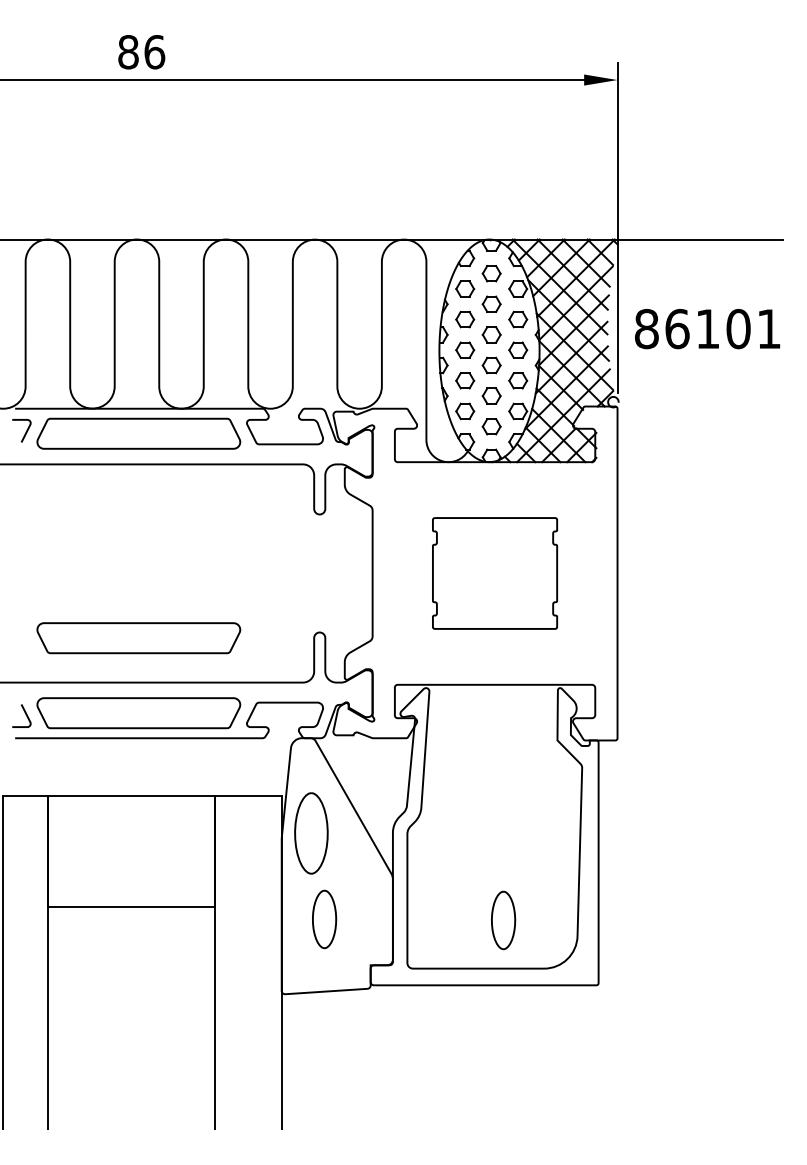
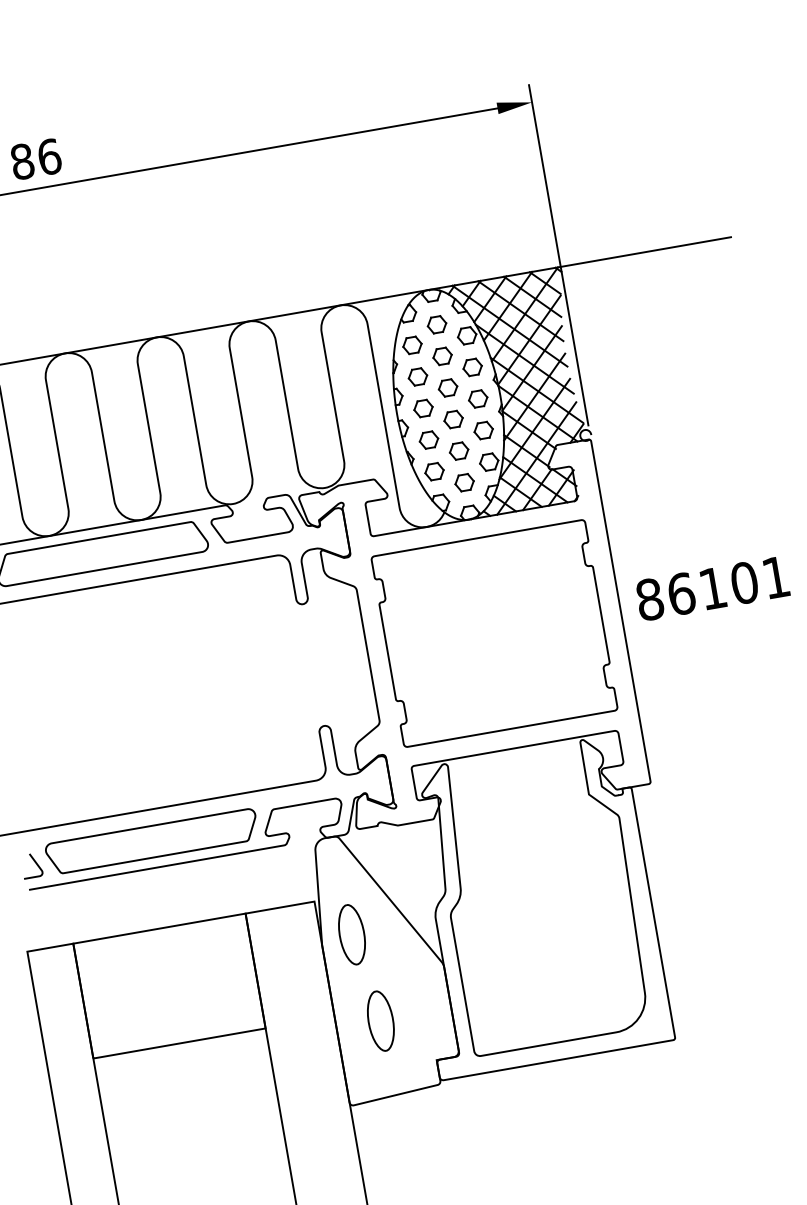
text: (707, 329) -> (712, 589), moved
part: (494, 573) -> (493, 633), size x1.67
part: (138, 638) -> (138, 764), removed
part: (311, 833) -> (351, 934), size x0.71
part: (503, 920) -> (565, 990), removed

